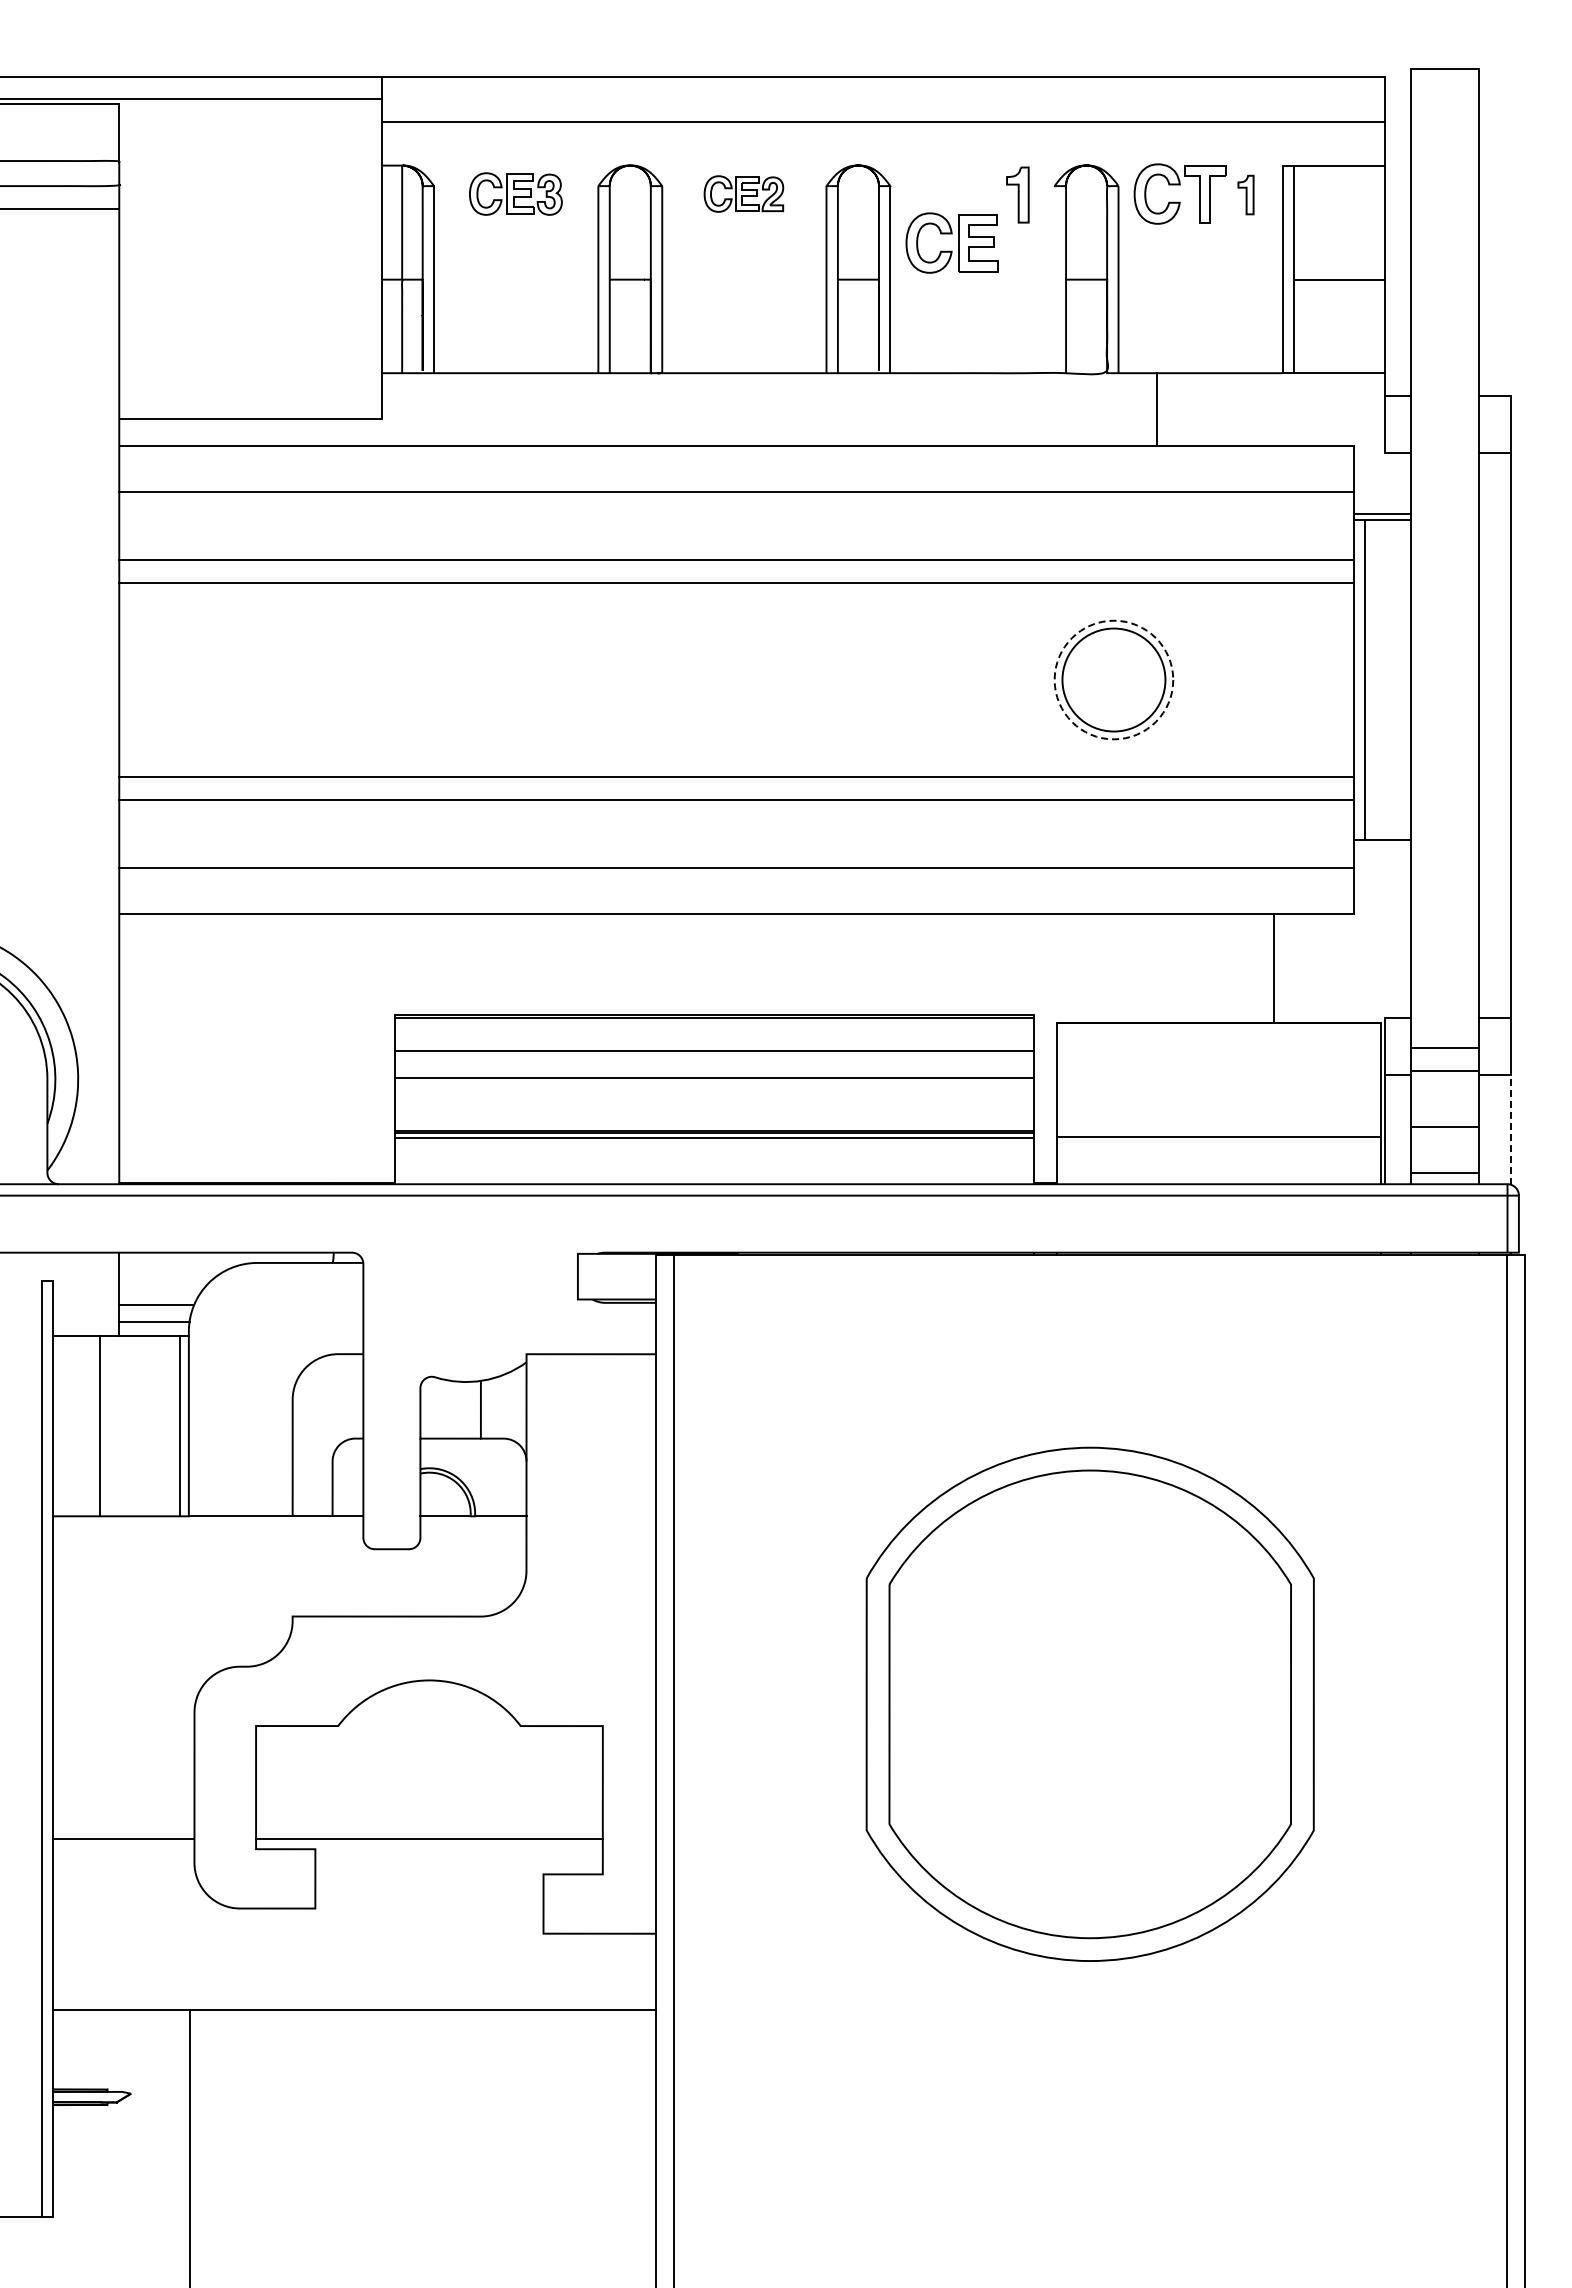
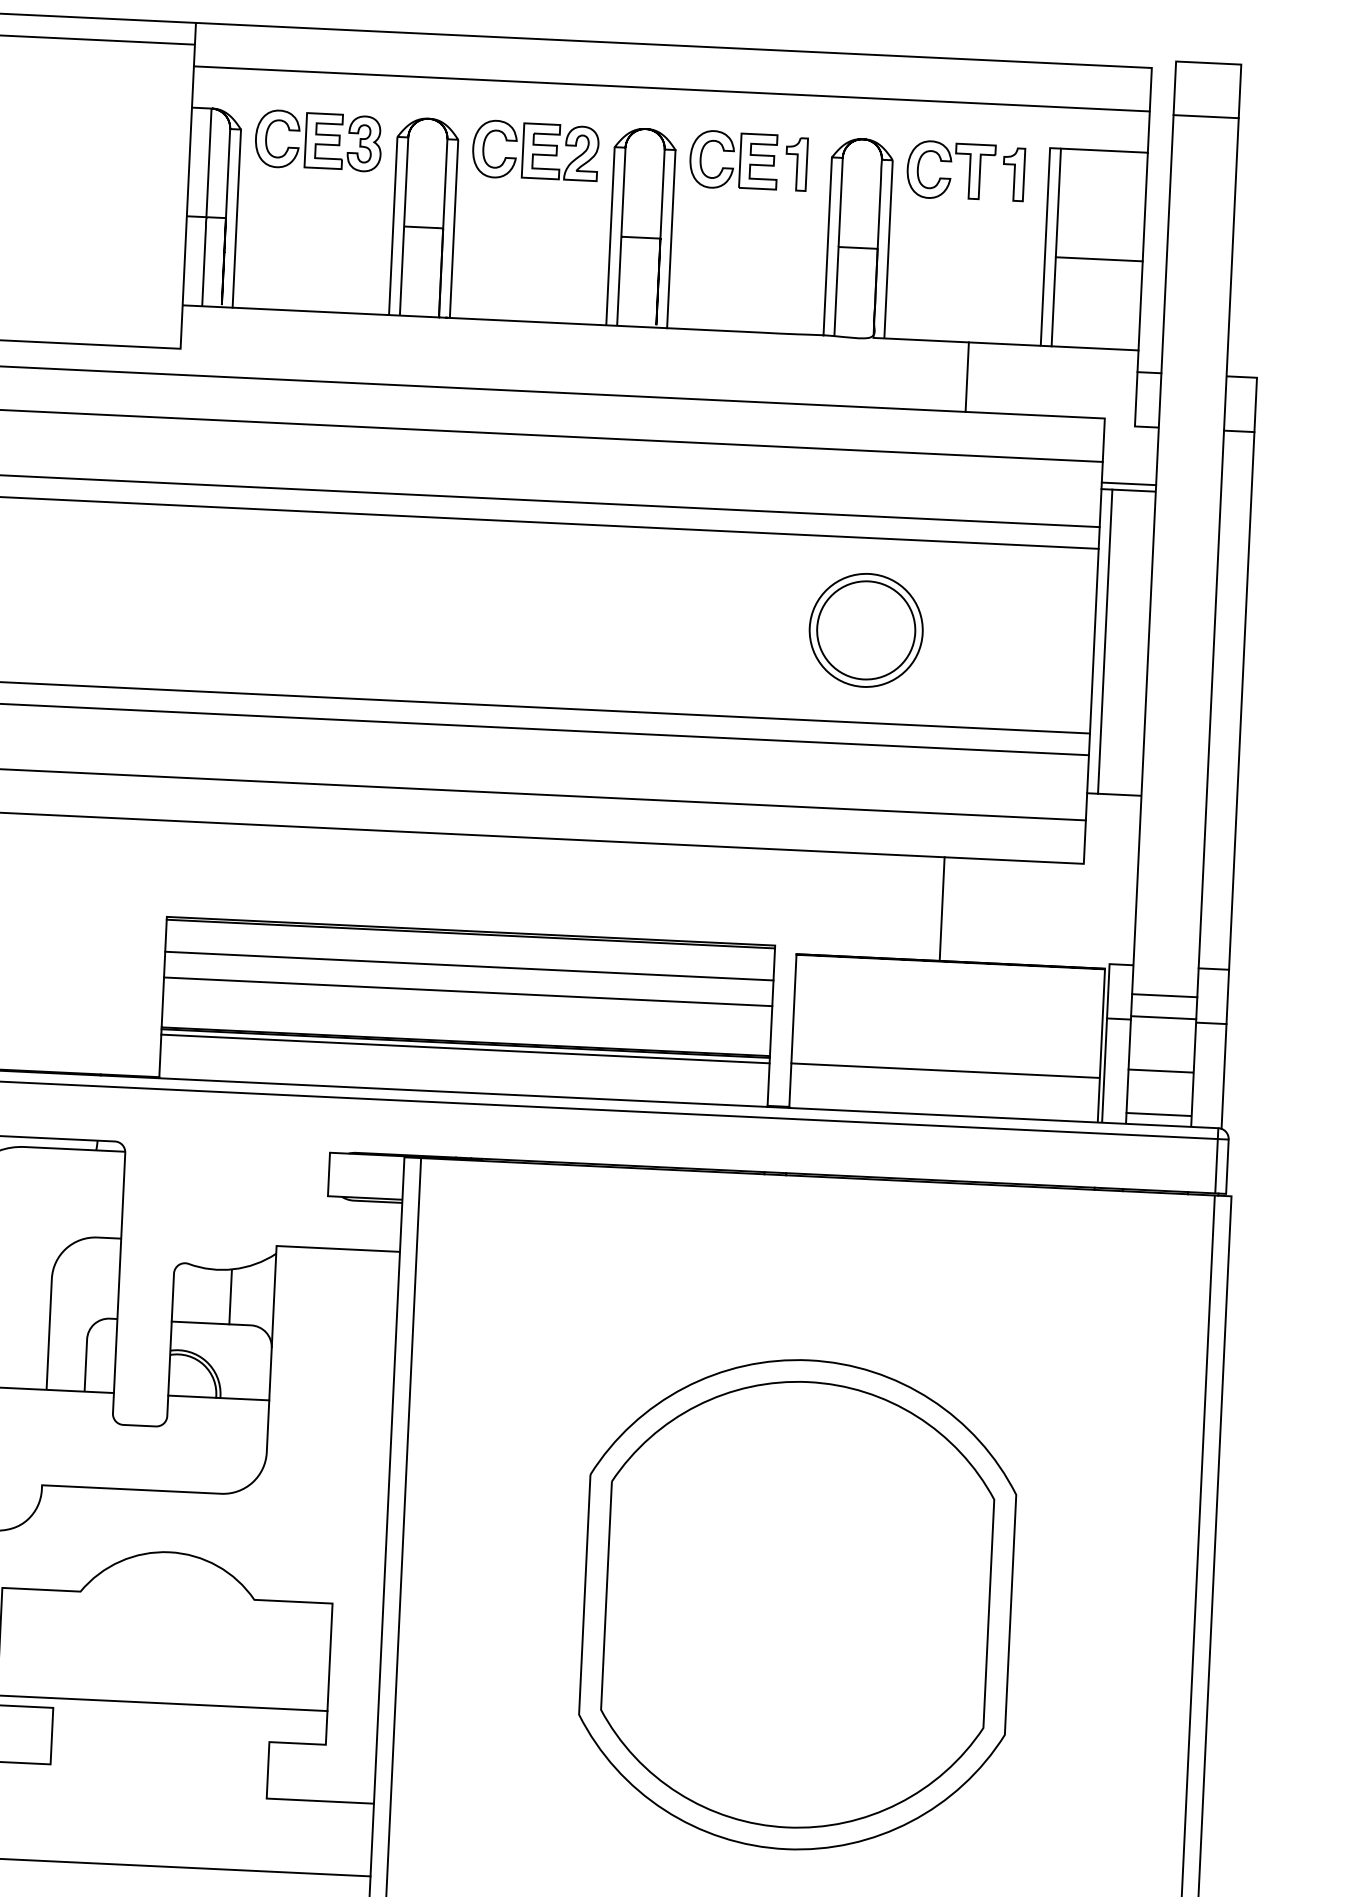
line: (1444, 124) -> (1205, 116), added
part: (515, 193) -> (318, 140), size x1.43
part: (743, 193) -> (535, 150), size x1.67
part: (1245, 194) -> (1013, 173), size x1.43
part: (958, 242) -> (740, 160), moved
line: (1054, 279) -> (827, 246), added
line: (1157, 409) -> (967, 376), moved
circle: (1113, 679) -> (865, 629), dashed -> solid
line: (1274, 967) -> (942, 908), moved
line: (1510, 1129) -> (1223, 1076), dashed -> solid

